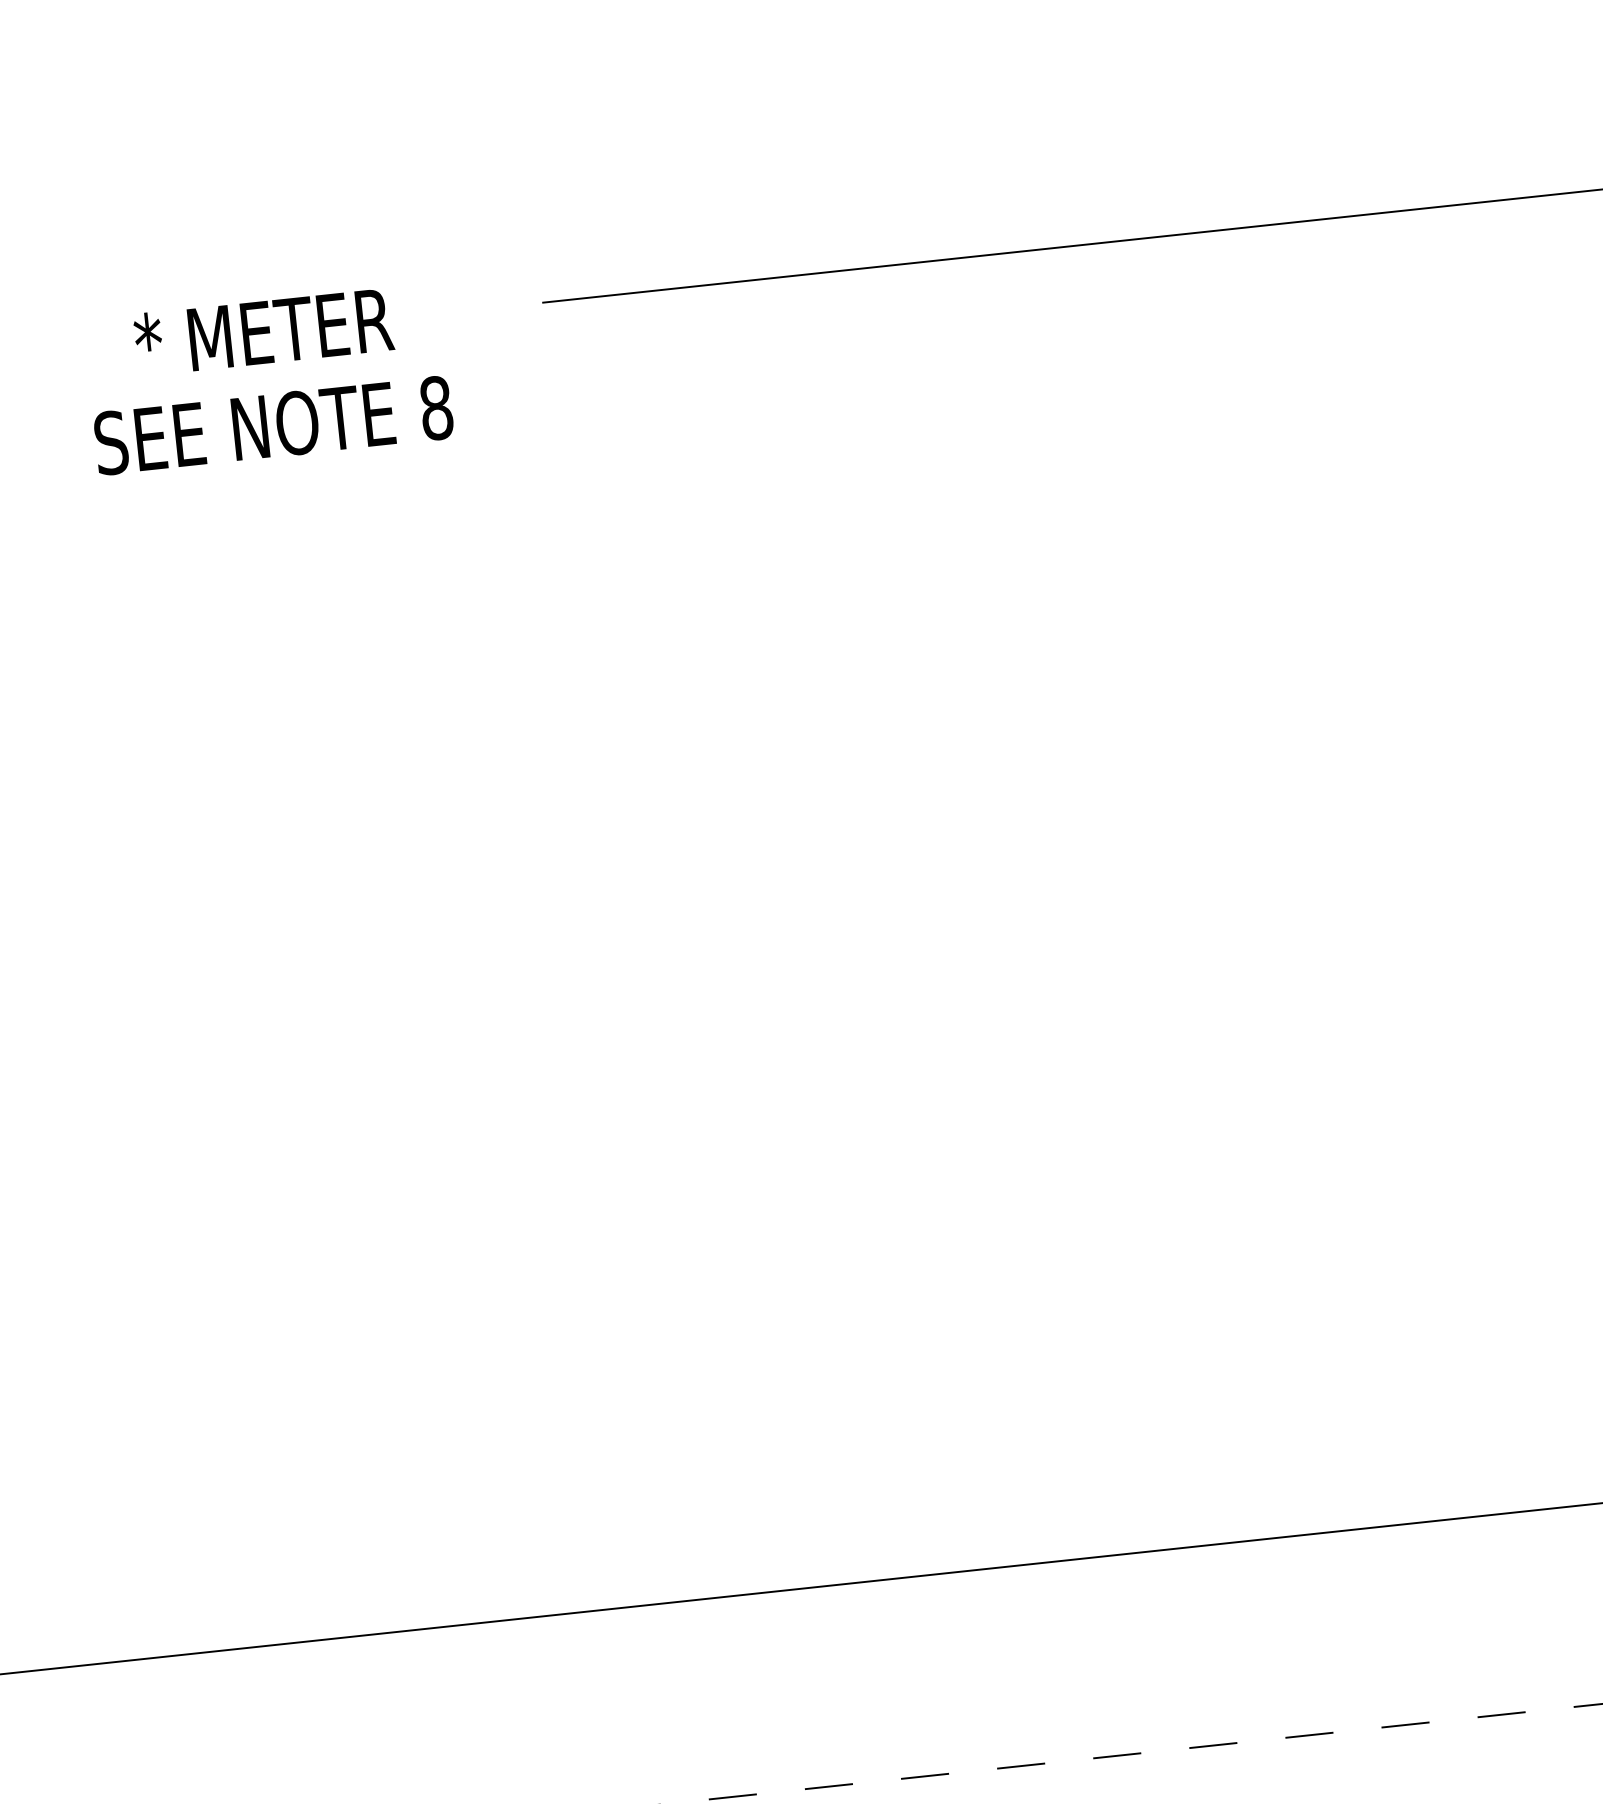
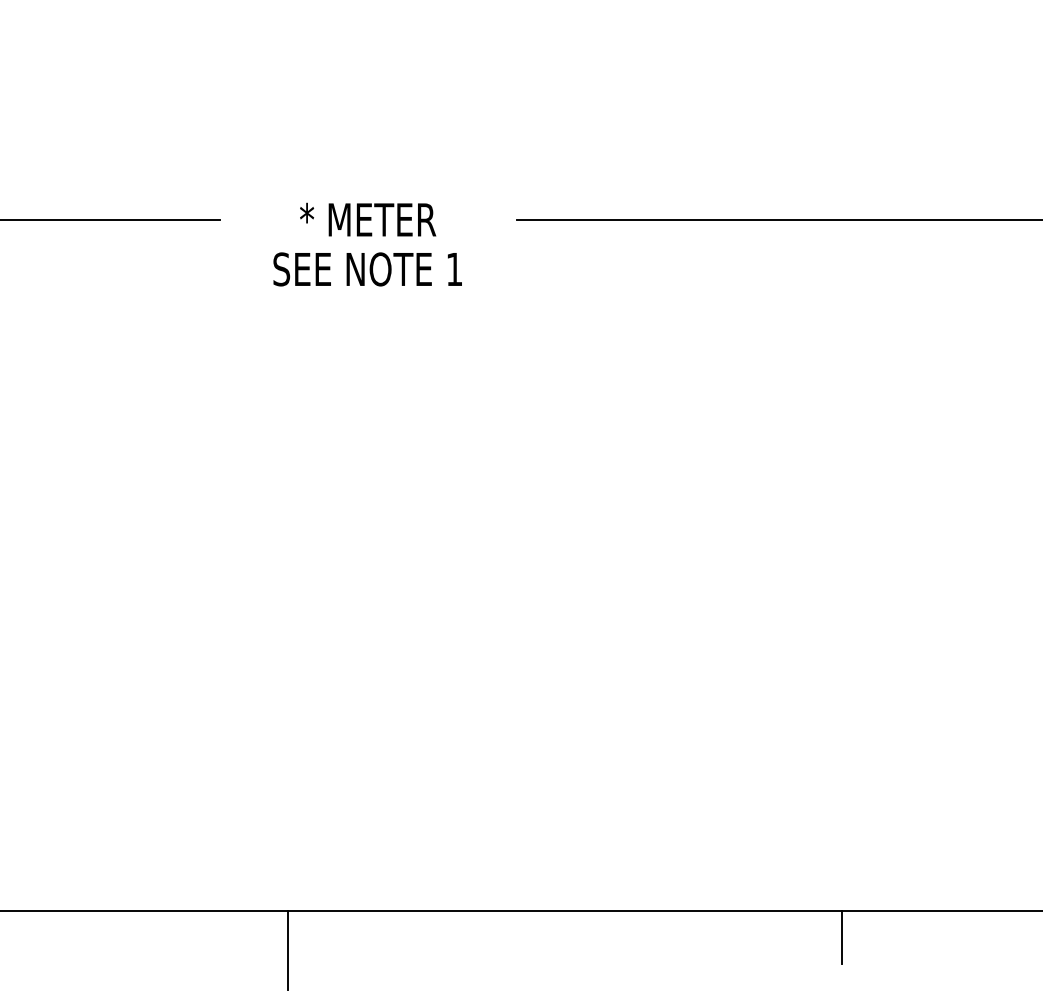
text: (436, 408) -> (454, 269), 8 -> 1
line: (1297, 1584) -> (841, 936), added
line: (259, 1722) -> (287, 950), added

